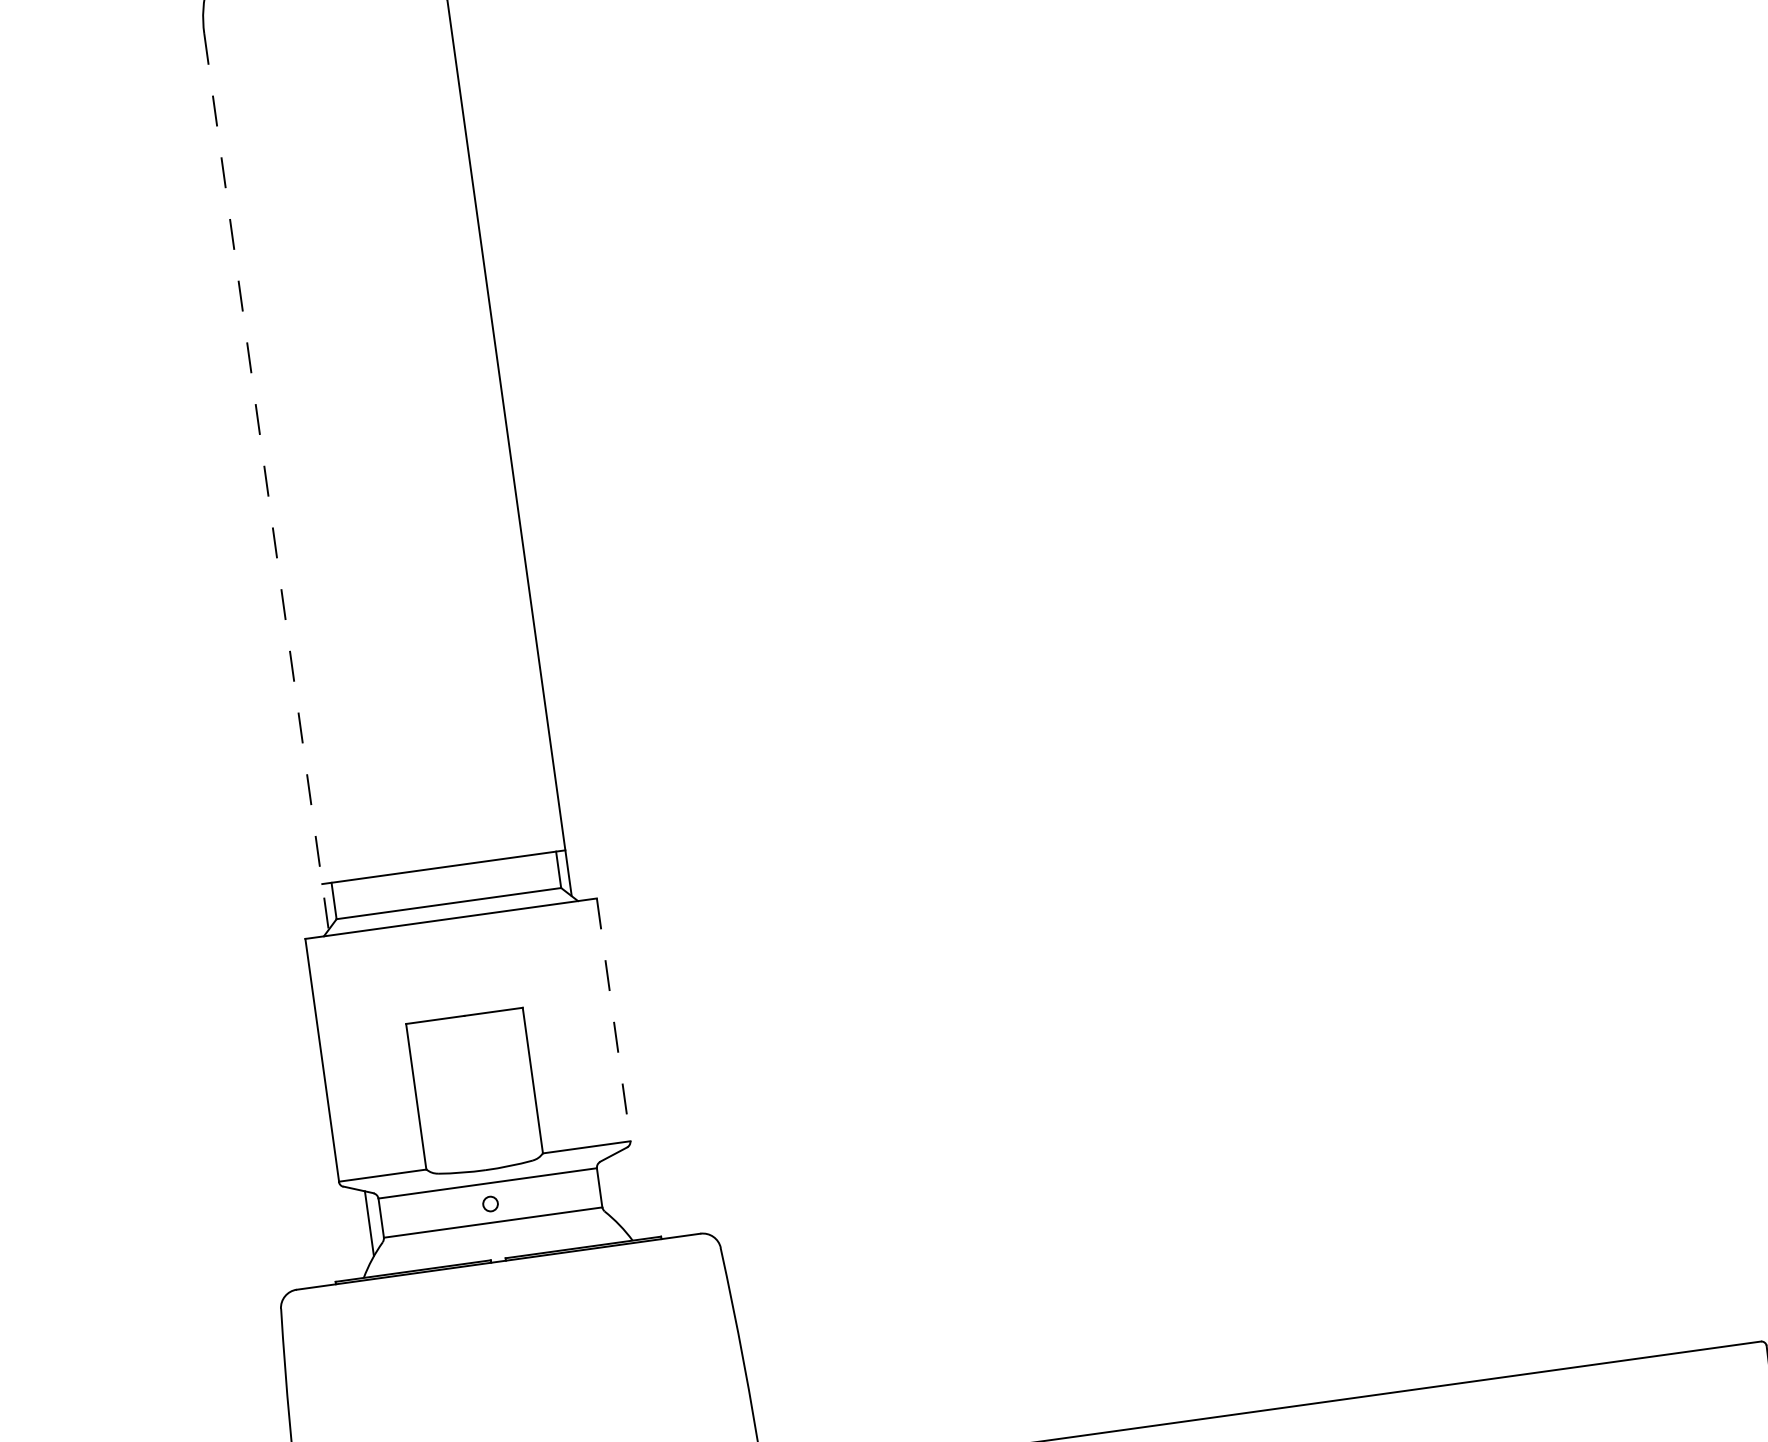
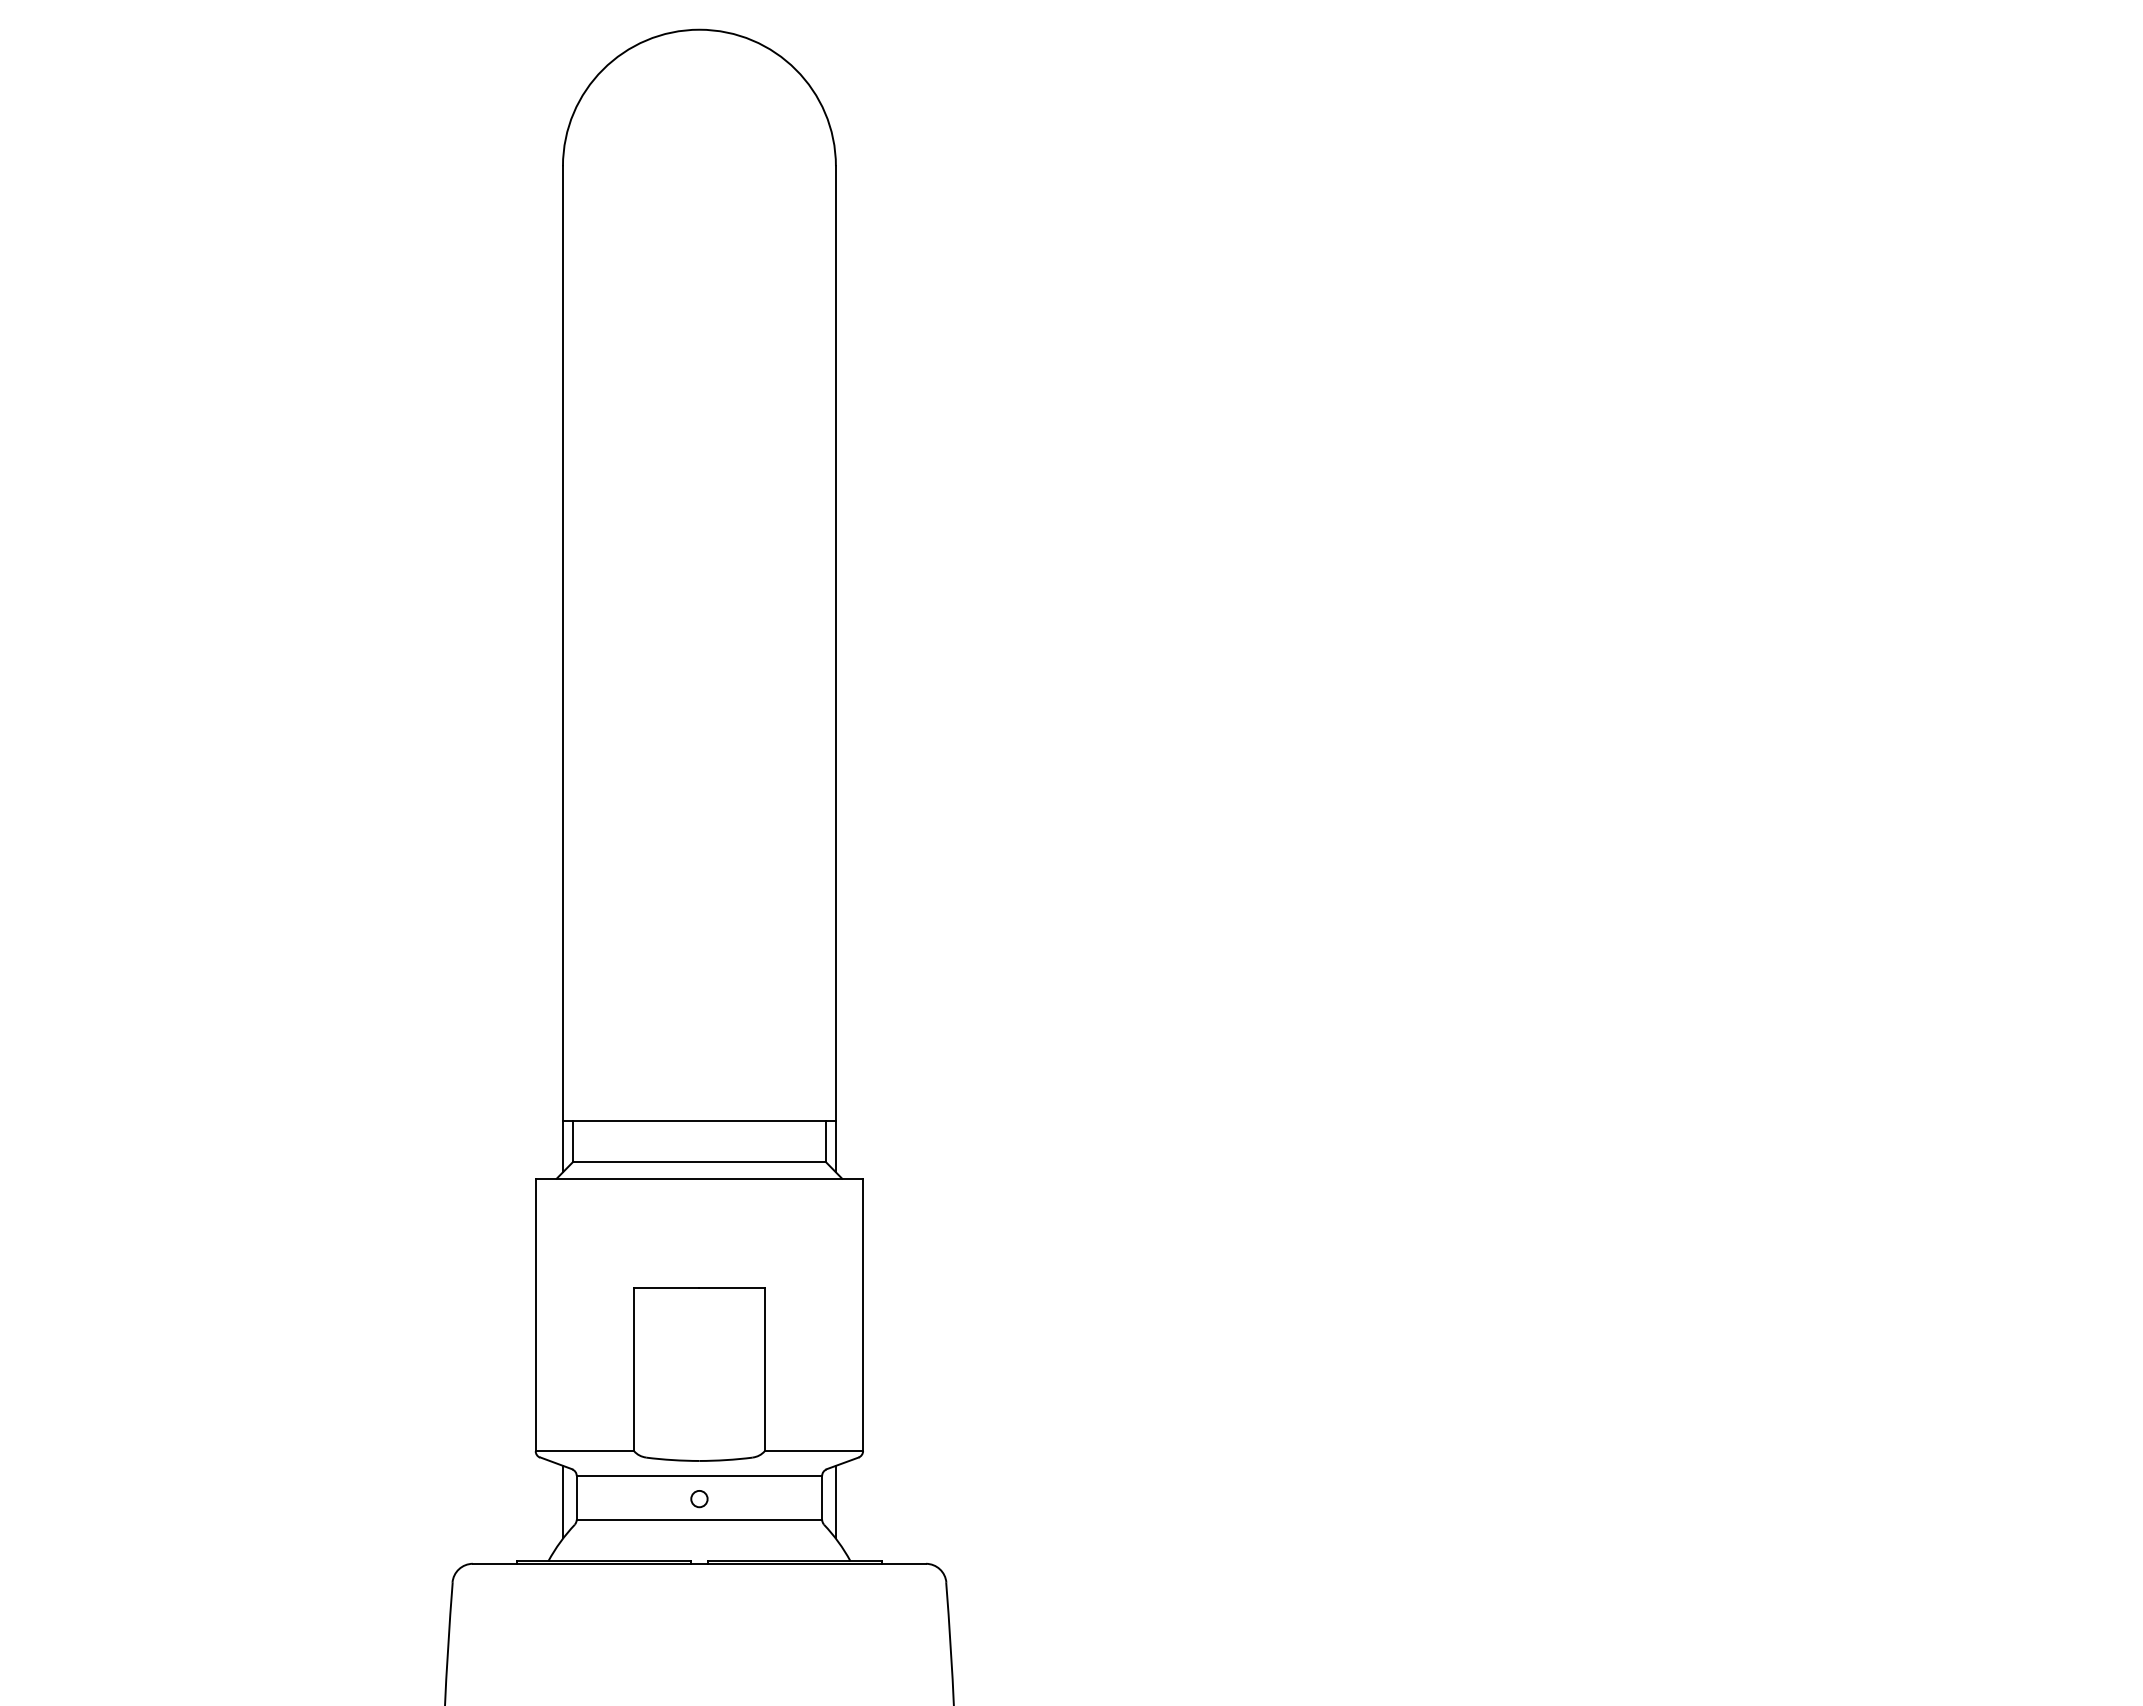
line: (266, 482) -> (562, 669), dashed -> solid
line: (613, 1020) -> (863, 1315), dashed -> solid
line: (612, 1189) -> (835, 1501), added

